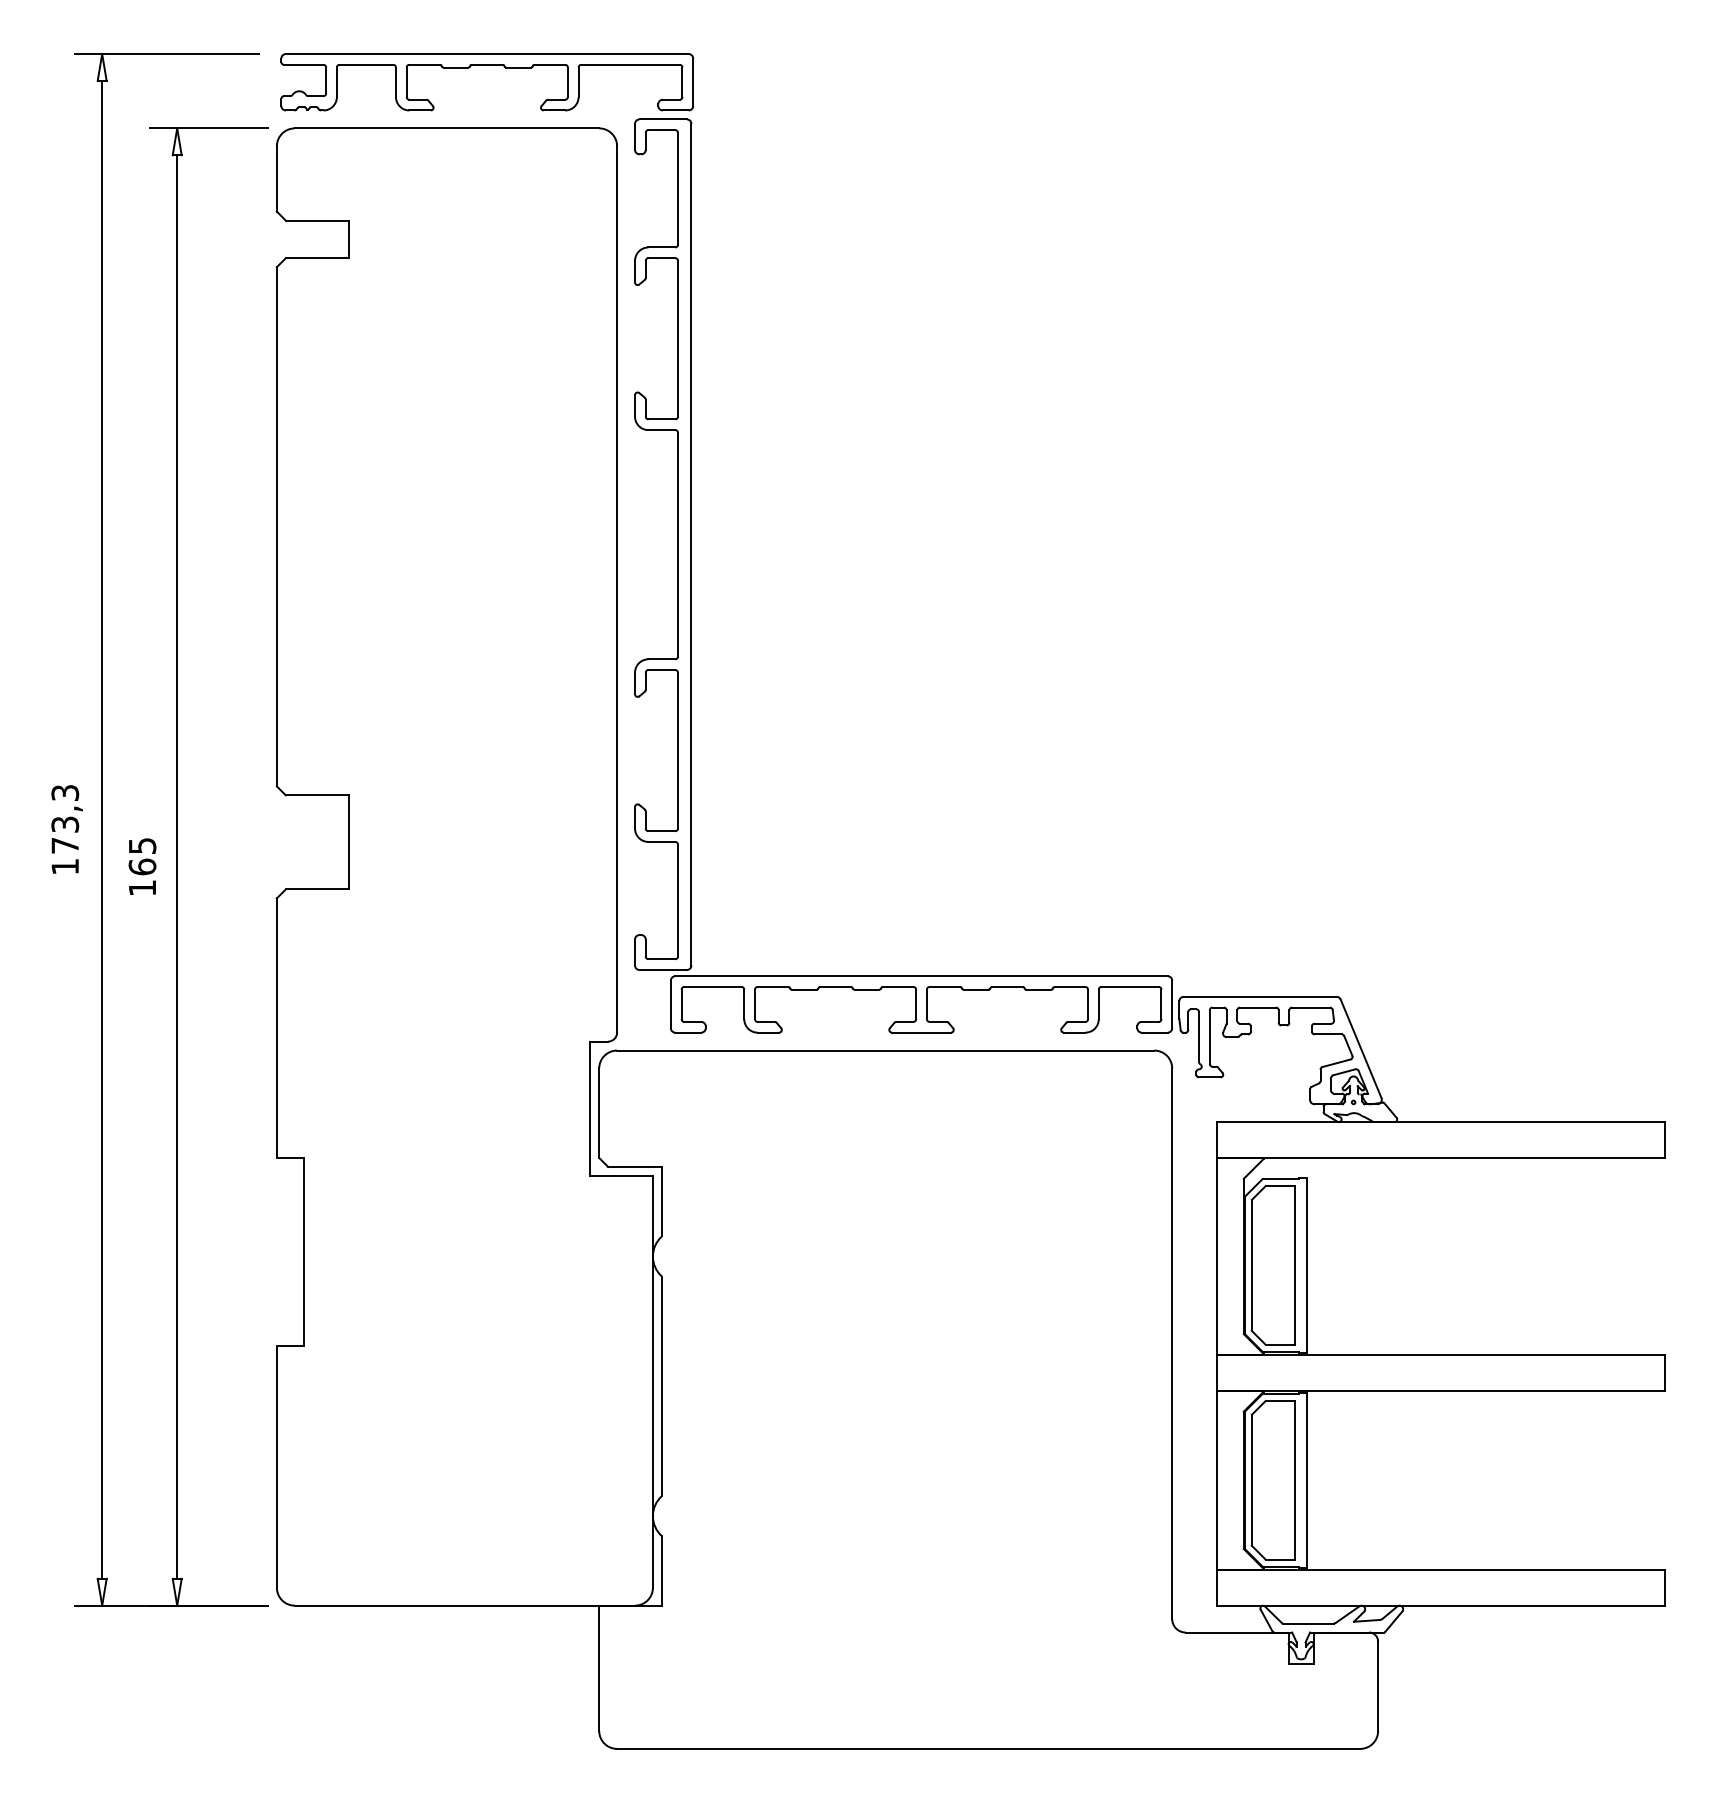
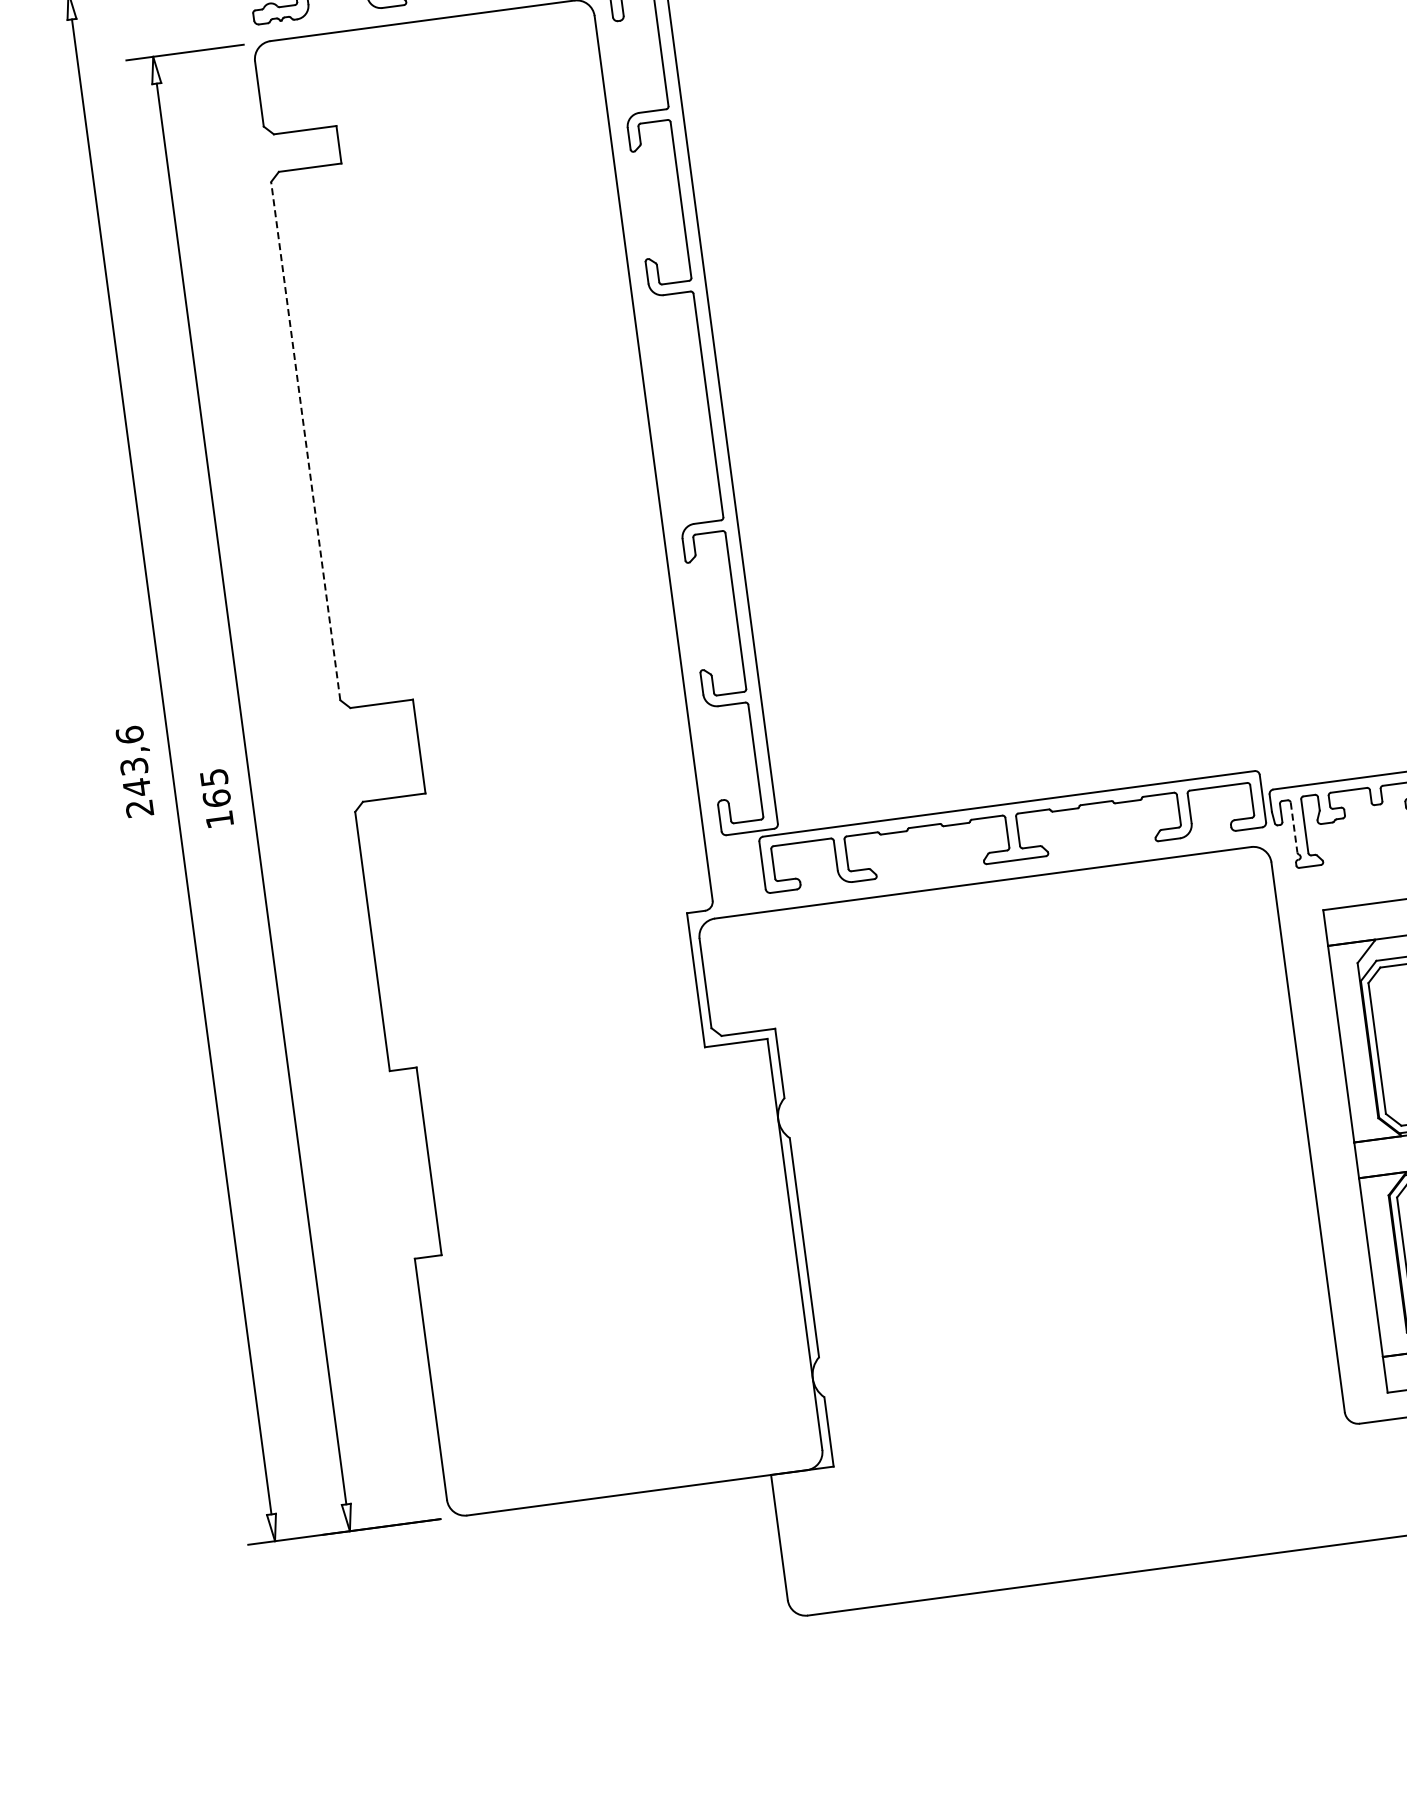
line: (276, 526) -> (305, 440), solid -> dashed
text: (65, 829) -> (135, 771), 173,3 -> 243,6
line: (1199, 1037) -> (1294, 827), solid -> dashed

